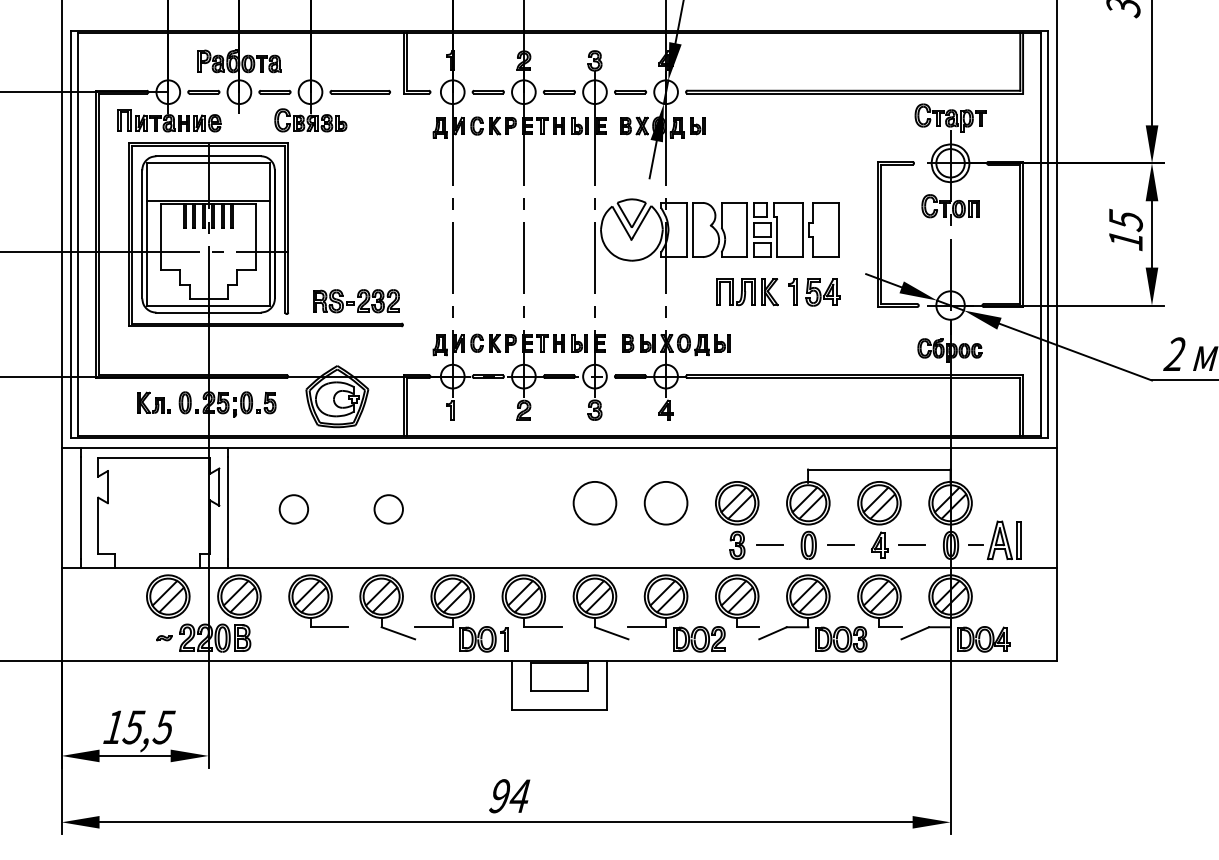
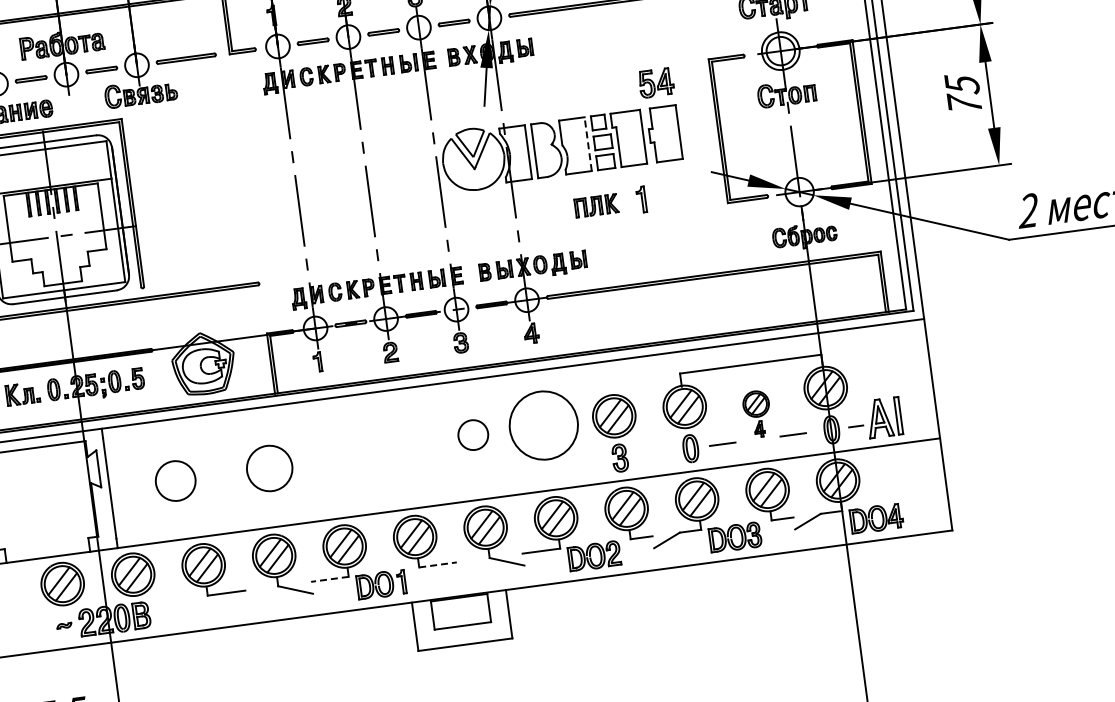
line: (747, 229) -> (588, 143), solid -> dashed
text: (1125, 239) -> (964, 103), 15 -> 75
part: (747, 292) -> (596, 206), size x0.7
part: (822, 292) -> (655, 83), moved
part: (356, 301) -> (210, 266), removed
circle: (594, 502) -> (472, 434), size x0.7
circle: (665, 503) -> (543, 426), size x1.6
circle: (293, 509) -> (175, 481), size x1.4
circle: (388, 509) -> (269, 468), size x1.6
part: (879, 519) -> (757, 413), size x0.6
line: (769, 544) -> (651, 452), removed
line: (433, 627) -> (329, 579), solid -> dashed
line: (542, 627) -> (437, 565), solid -> dashed

